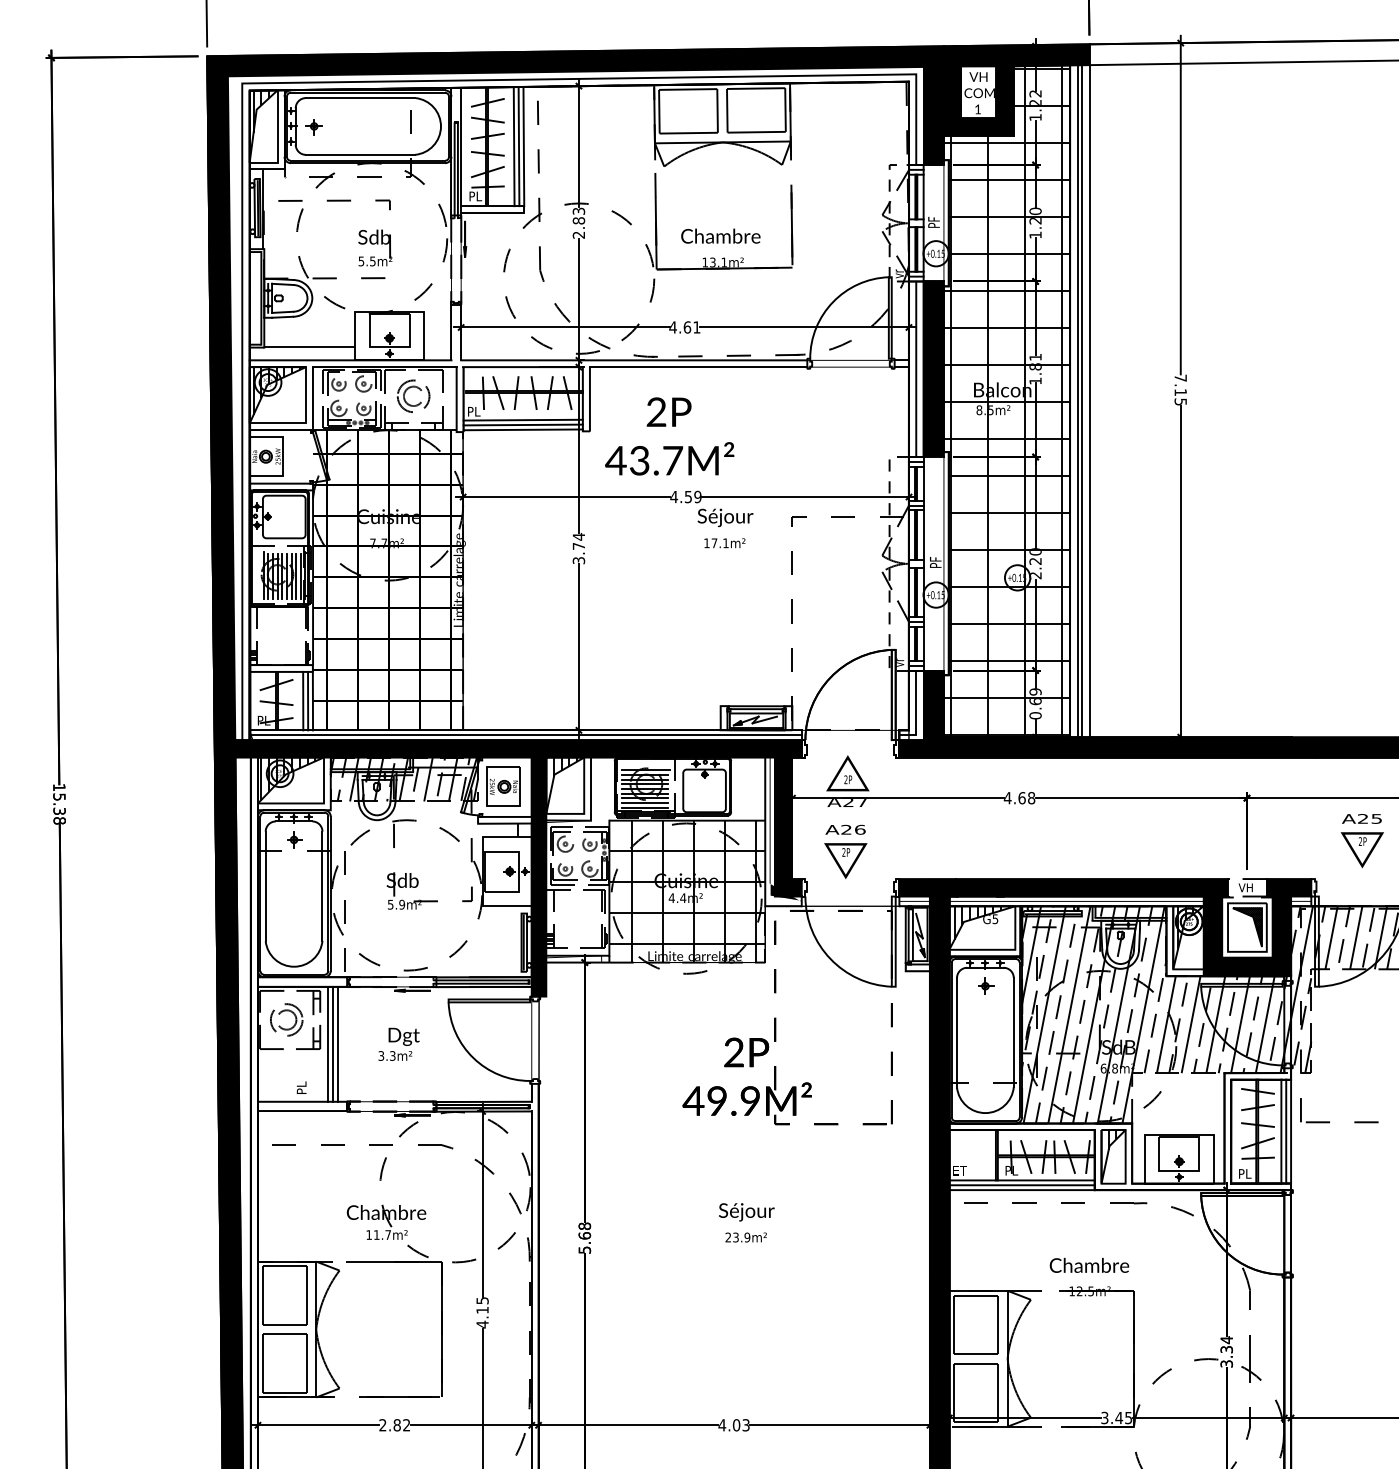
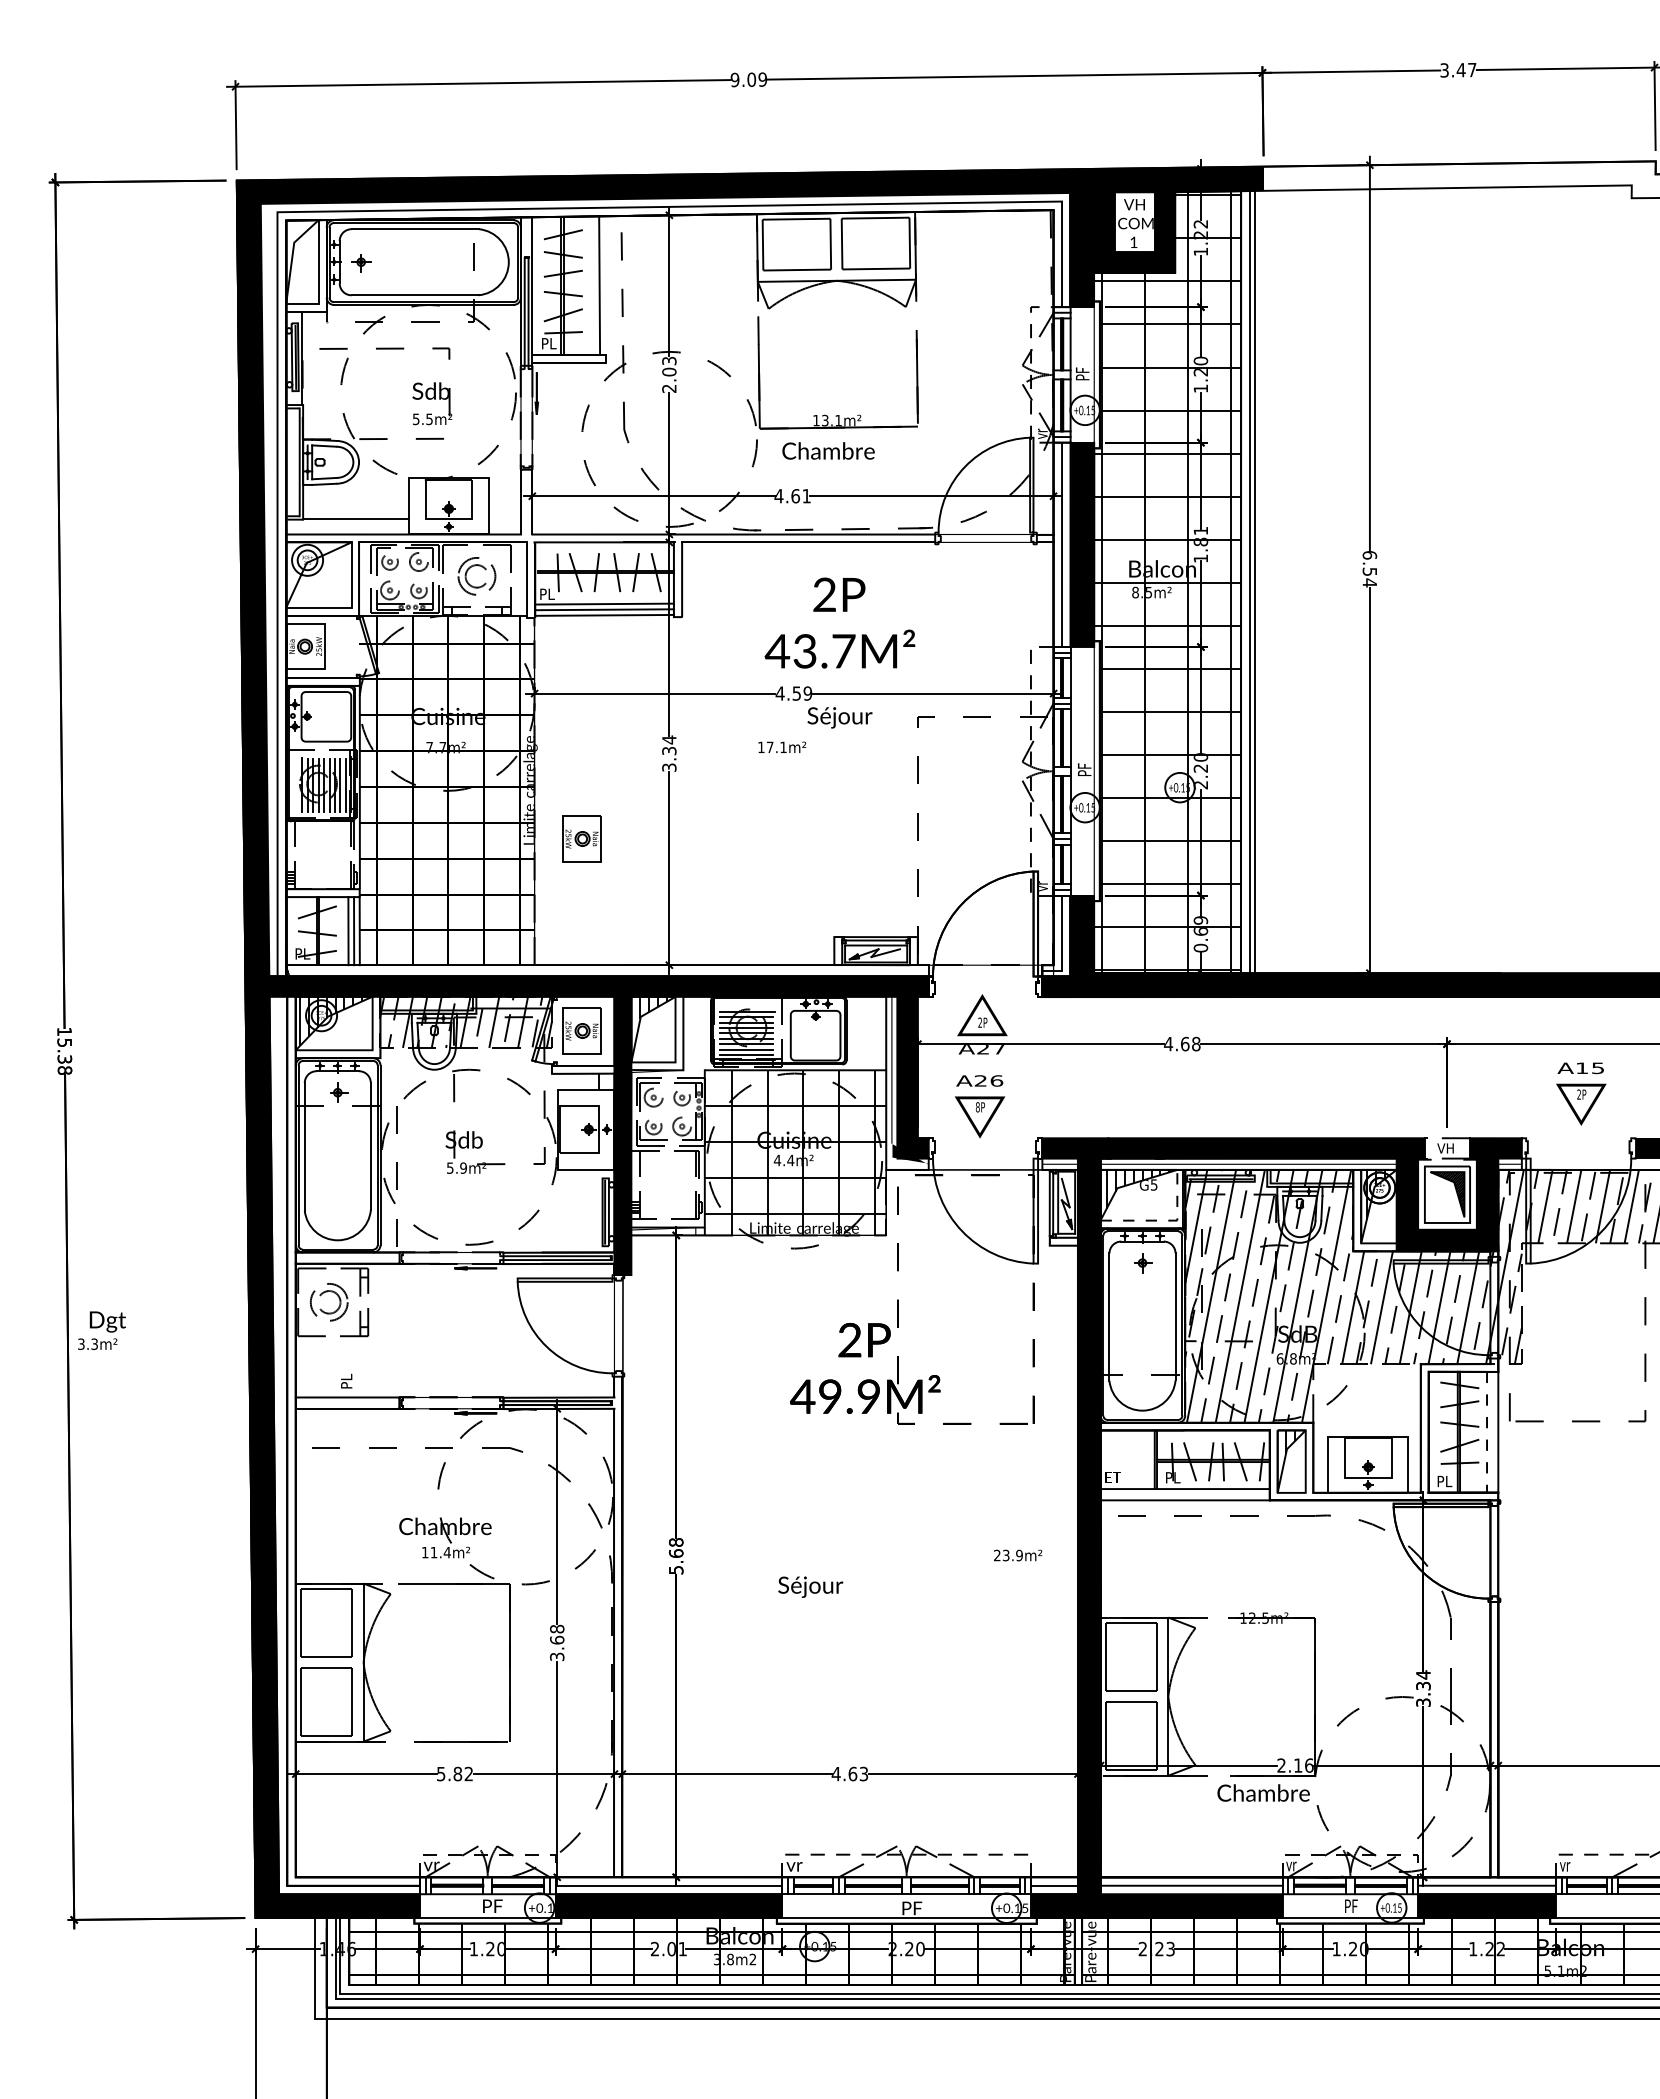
hatch: (264, 111) -> (303, 244), removed
line: (513, 146) -> (593, 285), removed
line: (523, 146) -> (604, 285), removed
text: (579, 220) -> (669, 371), 2.83 -> 2.03
text: (720, 235) -> (828, 450), moved
line: (1089, 390) -> (1263, 569), removed
text: (1180, 390) -> (1369, 569), 7.15 -> 6.54
hatch: (276, 391) -> (317, 570), removed
text: (669, 435) -> (839, 622), moved
text: (725, 542) -> (782, 746), moved
text: (579, 546) -> (669, 751), 3.74 -> 3.34
part: (503, 621) -> (581, 838), added
line: (525, 734) -> (607, 970), removed
text: (1362, 818) -> (1581, 1067), A25 -> A15
text: (843, 852) -> (977, 1107), 2P -> 8P
line: (1005, 949) -> (1165, 1220), solid -> dashed
line: (328, 1044) -> (377, 1330), removed
line: (333, 1044) -> (383, 1330), removed
line: (337, 1044) -> (388, 1330), removed
text: (398, 1044) -> (101, 1330), moved
line: (1286, 1130) -> (1492, 1431), removed
line: (1281, 1131) -> (1487, 1432), solid -> dashed
line: (1020, 1185) -> (1183, 1494), removed
text: (746, 1211) -> (810, 1586), moved
text: (387, 1234) -> (446, 1552), 11.7m² -> 11.4m²
text: (746, 1237) -> (1018, 1555), moved
text: (1089, 1264) -> (1263, 1792), moved
text: (482, 1312) -> (557, 1642), 4.15 -> 3.68
text: (1116, 1417) -> (1295, 1765), 3.45 -> 2.16
text: (383, 1424) -> (441, 1773), 2.82 -> 5.82
text: (736, 1424) -> (852, 1773), 4.03 -> 4.63

